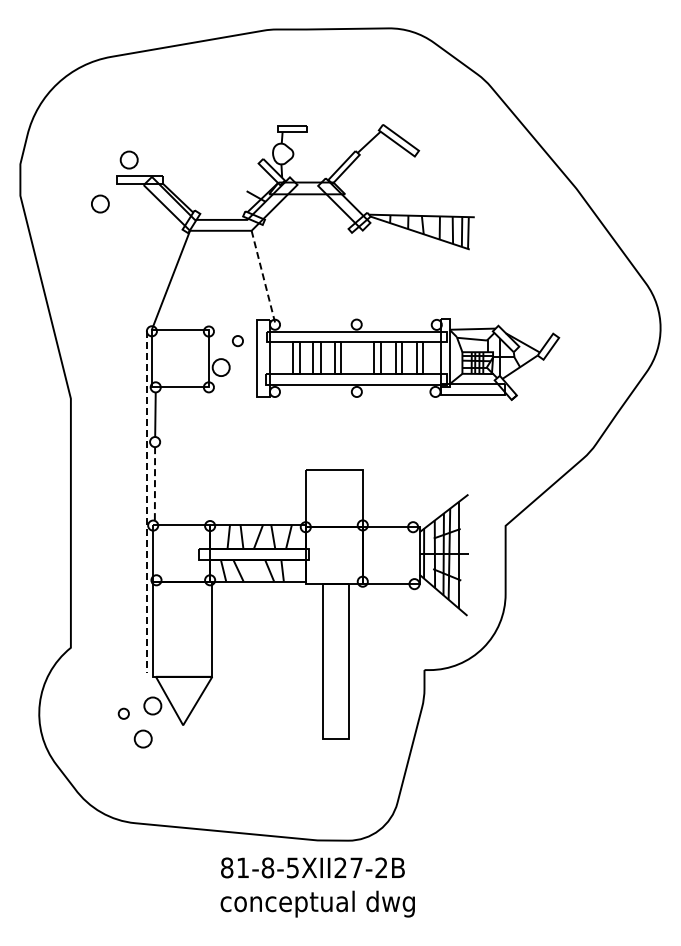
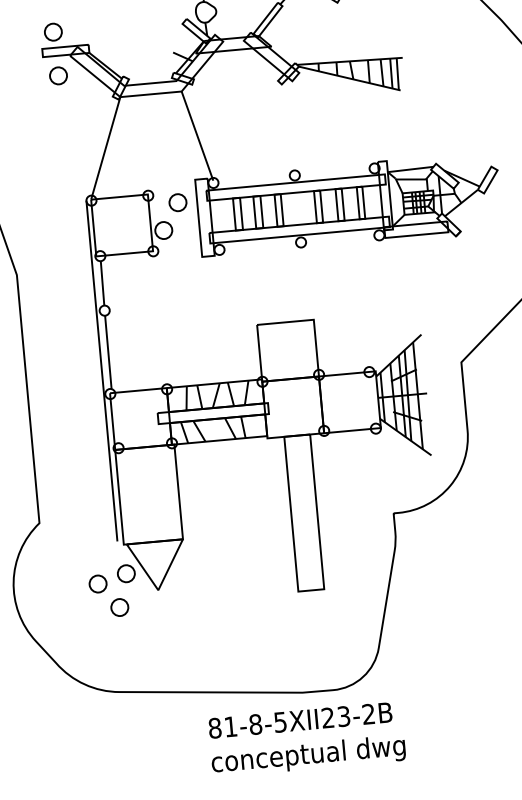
circle: (100, 203) -> (58, 75), moved
line: (263, 277) -> (197, 136), dashed -> solid
circle: (237, 340) -> (177, 202), size x1.67
line: (154, 483) -> (107, 352), dashed -> solid
line: (146, 502) -> (101, 371), dashed -> solid
circle: (123, 713) -> (97, 583), size x1.67
text: (356, 867) -> (343, 716), 81-8-5XII27-2B -> 81-8-5XII23-2B

